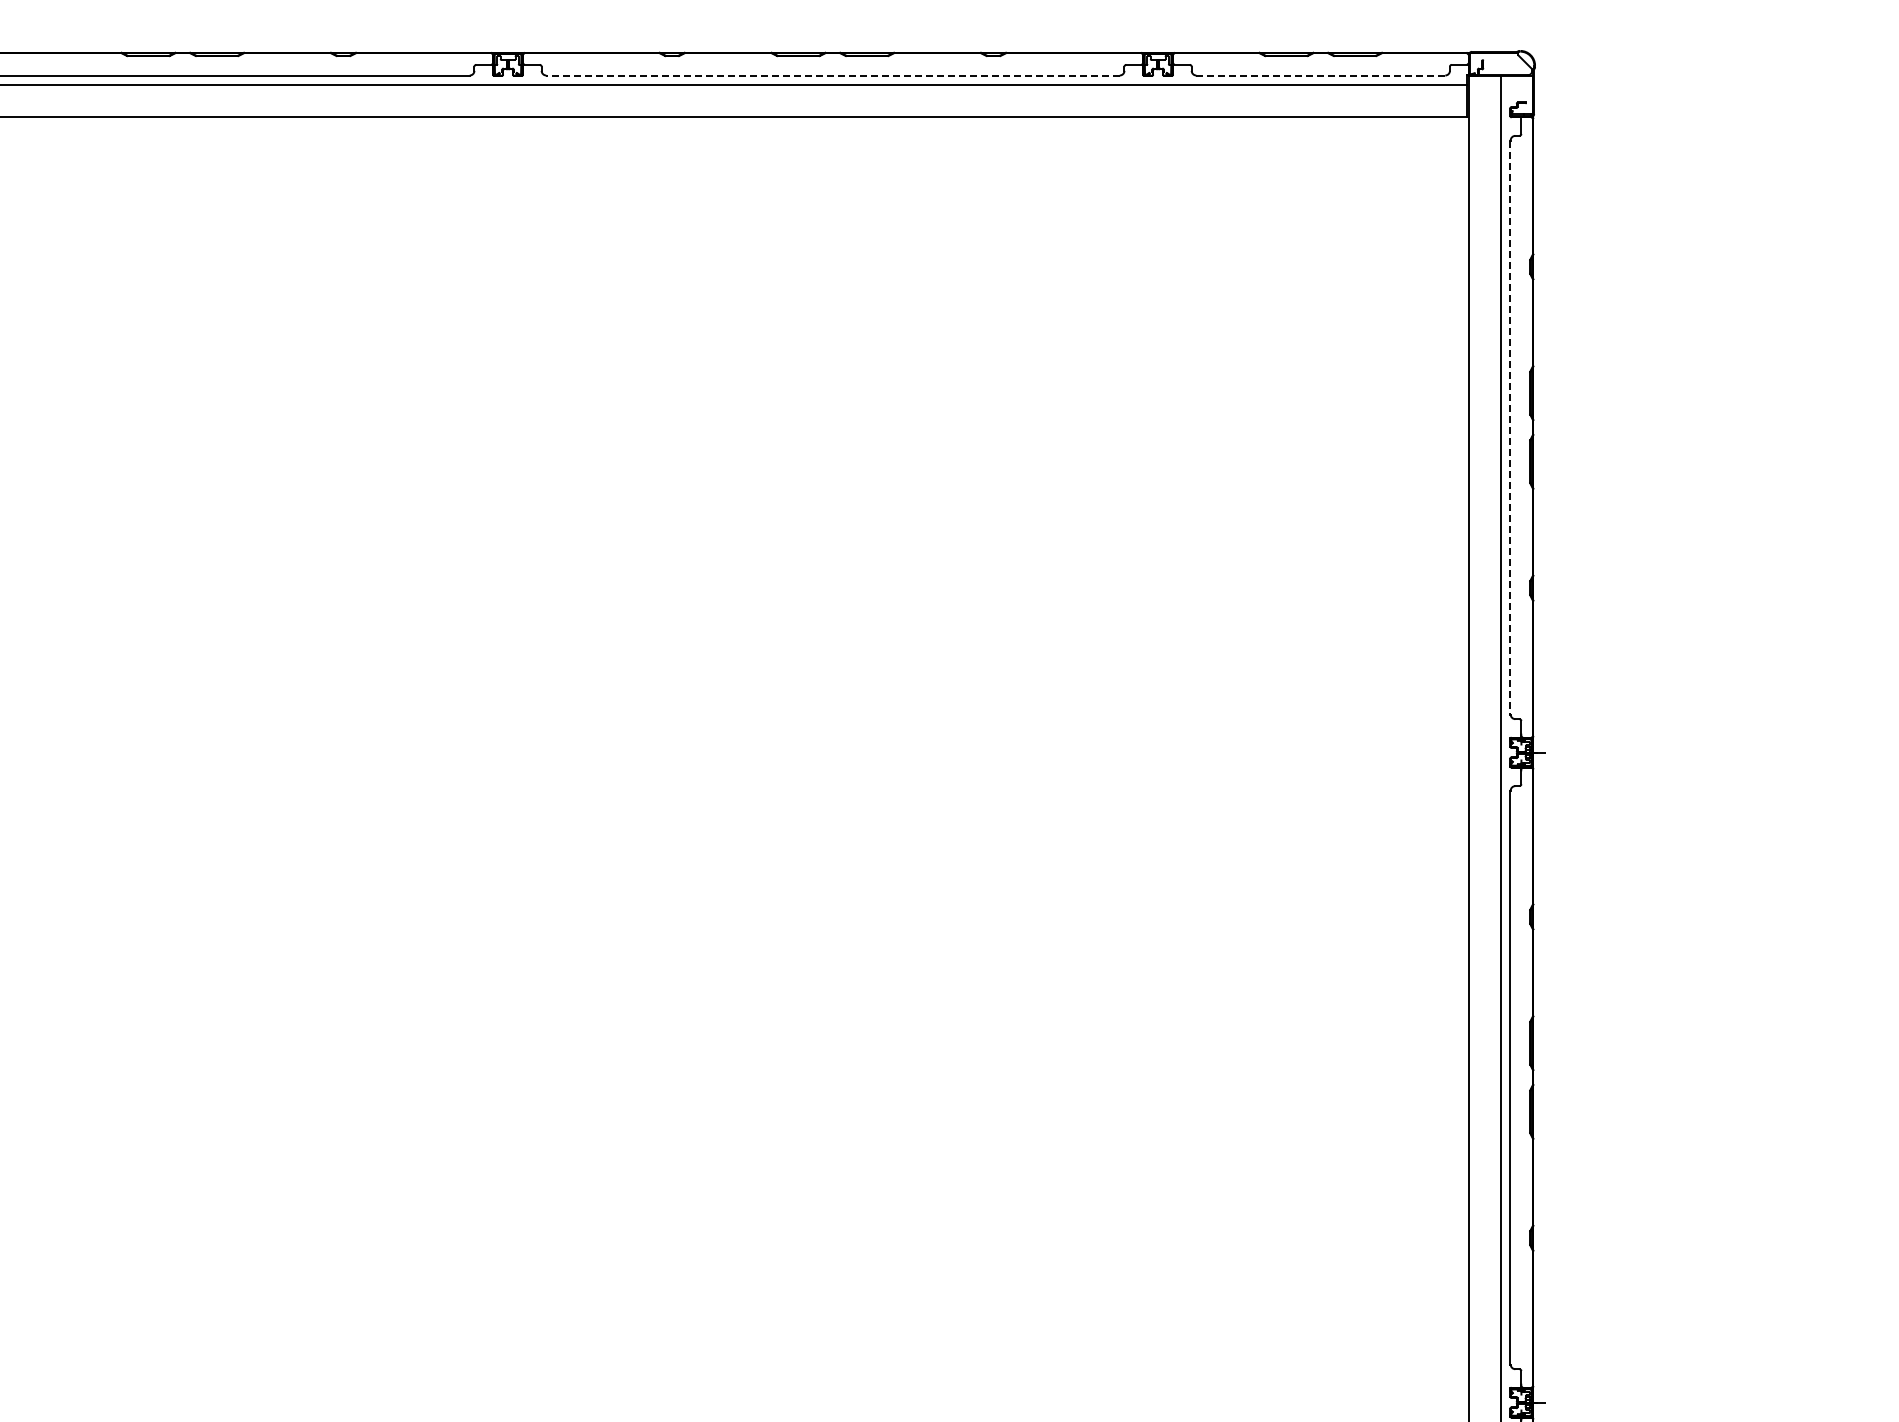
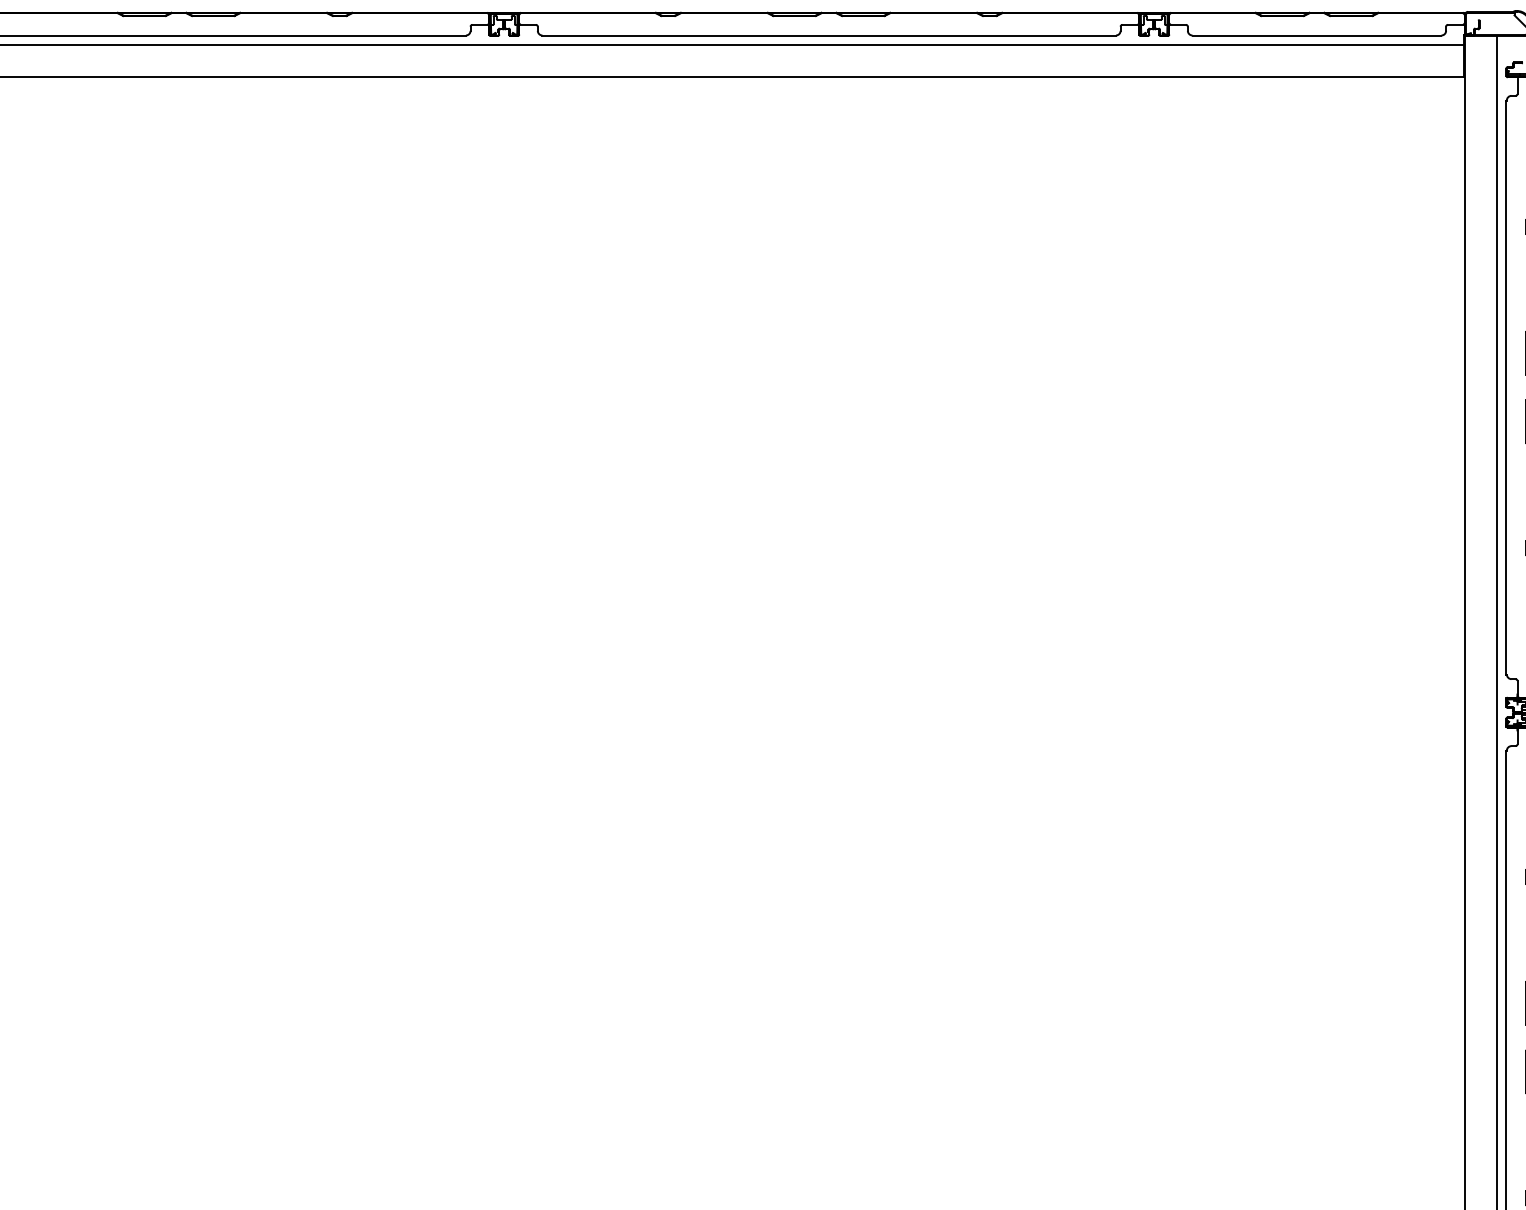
line: (832, 75) -> (828, 35), dashed -> solid
line: (1321, 75) -> (1317, 35), dashed -> solid
line: (1510, 428) -> (1506, 388), dashed -> solid

